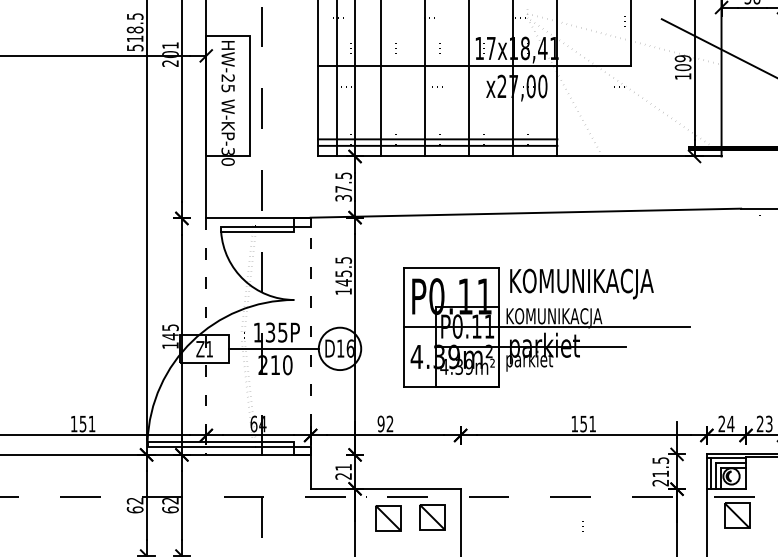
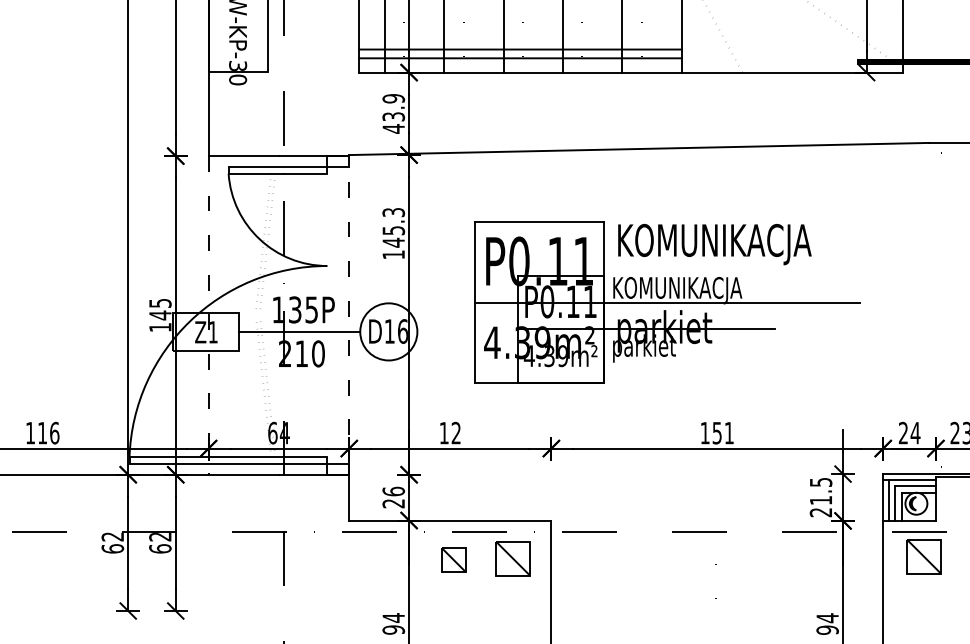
text: (343, 186) -> (393, 113), 37.5 -> 43.9
text: (343, 260) -> (393, 212), 145.5 -> 145.3
text: (87, 423) -> (48, 432), 151 -> 116
text: (380, 423) -> (443, 432), 92 -> 12
text: (343, 466) -> (393, 490), 21 -> 26
part: (388, 518) -> (454, 560), size x0.7

